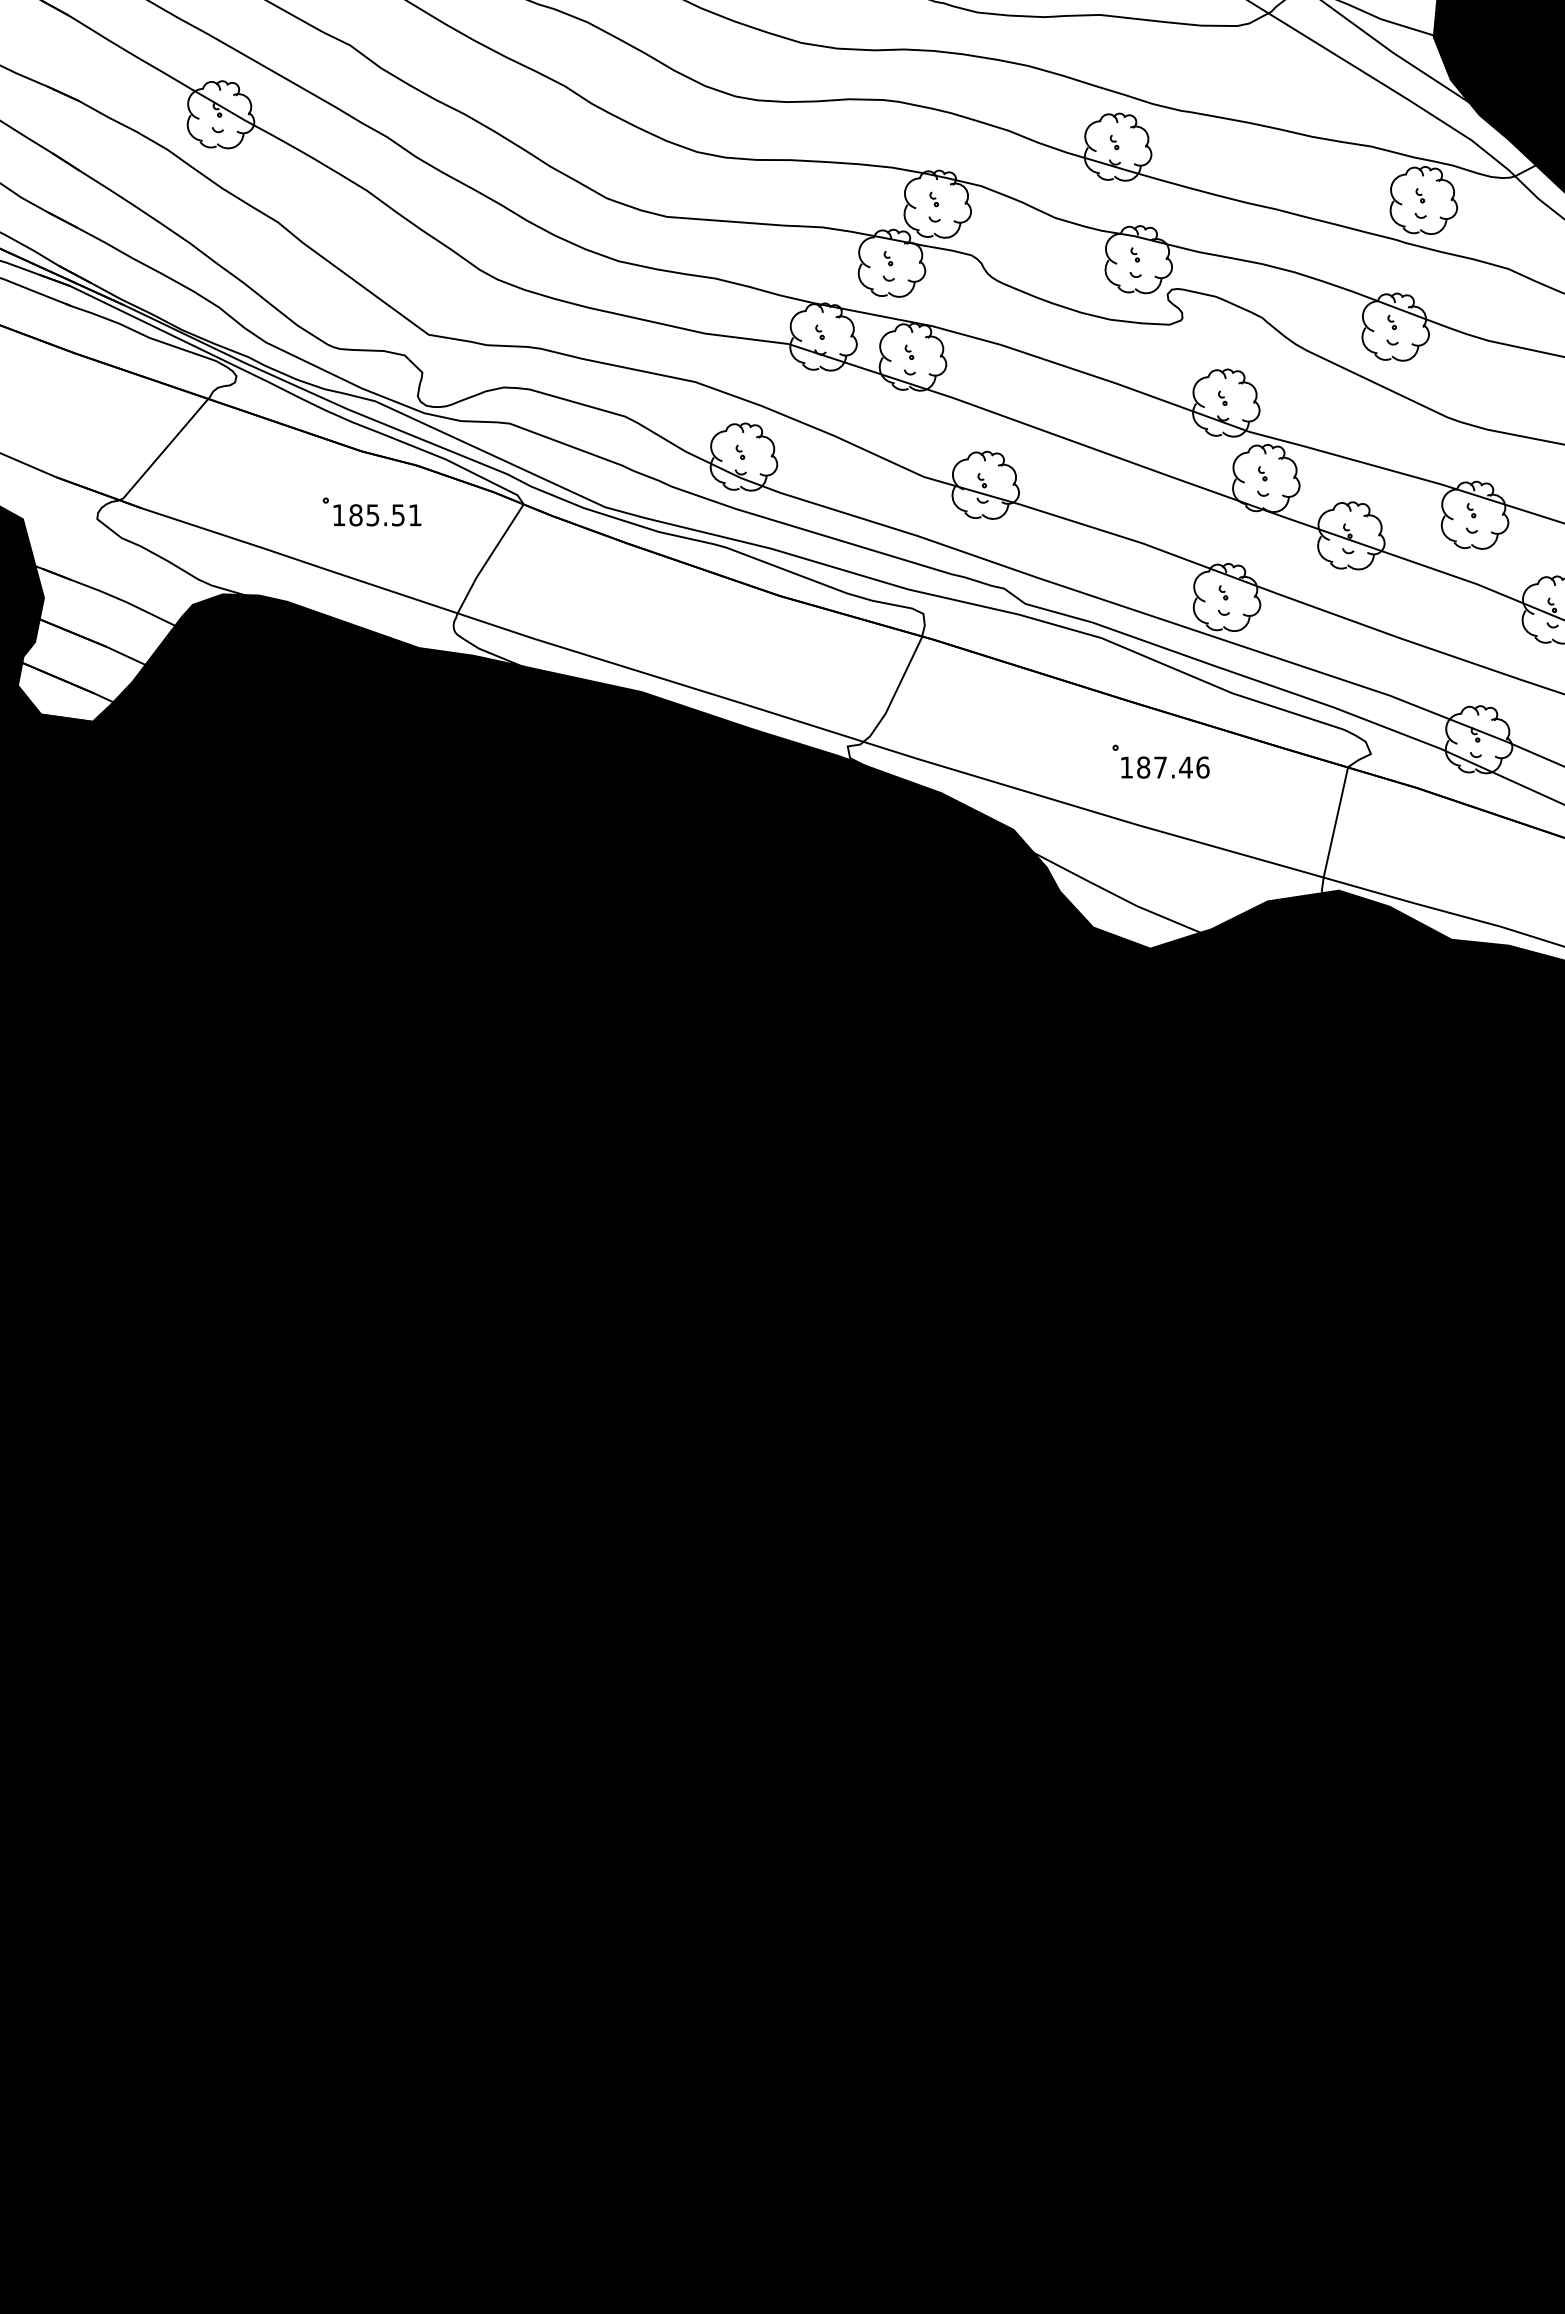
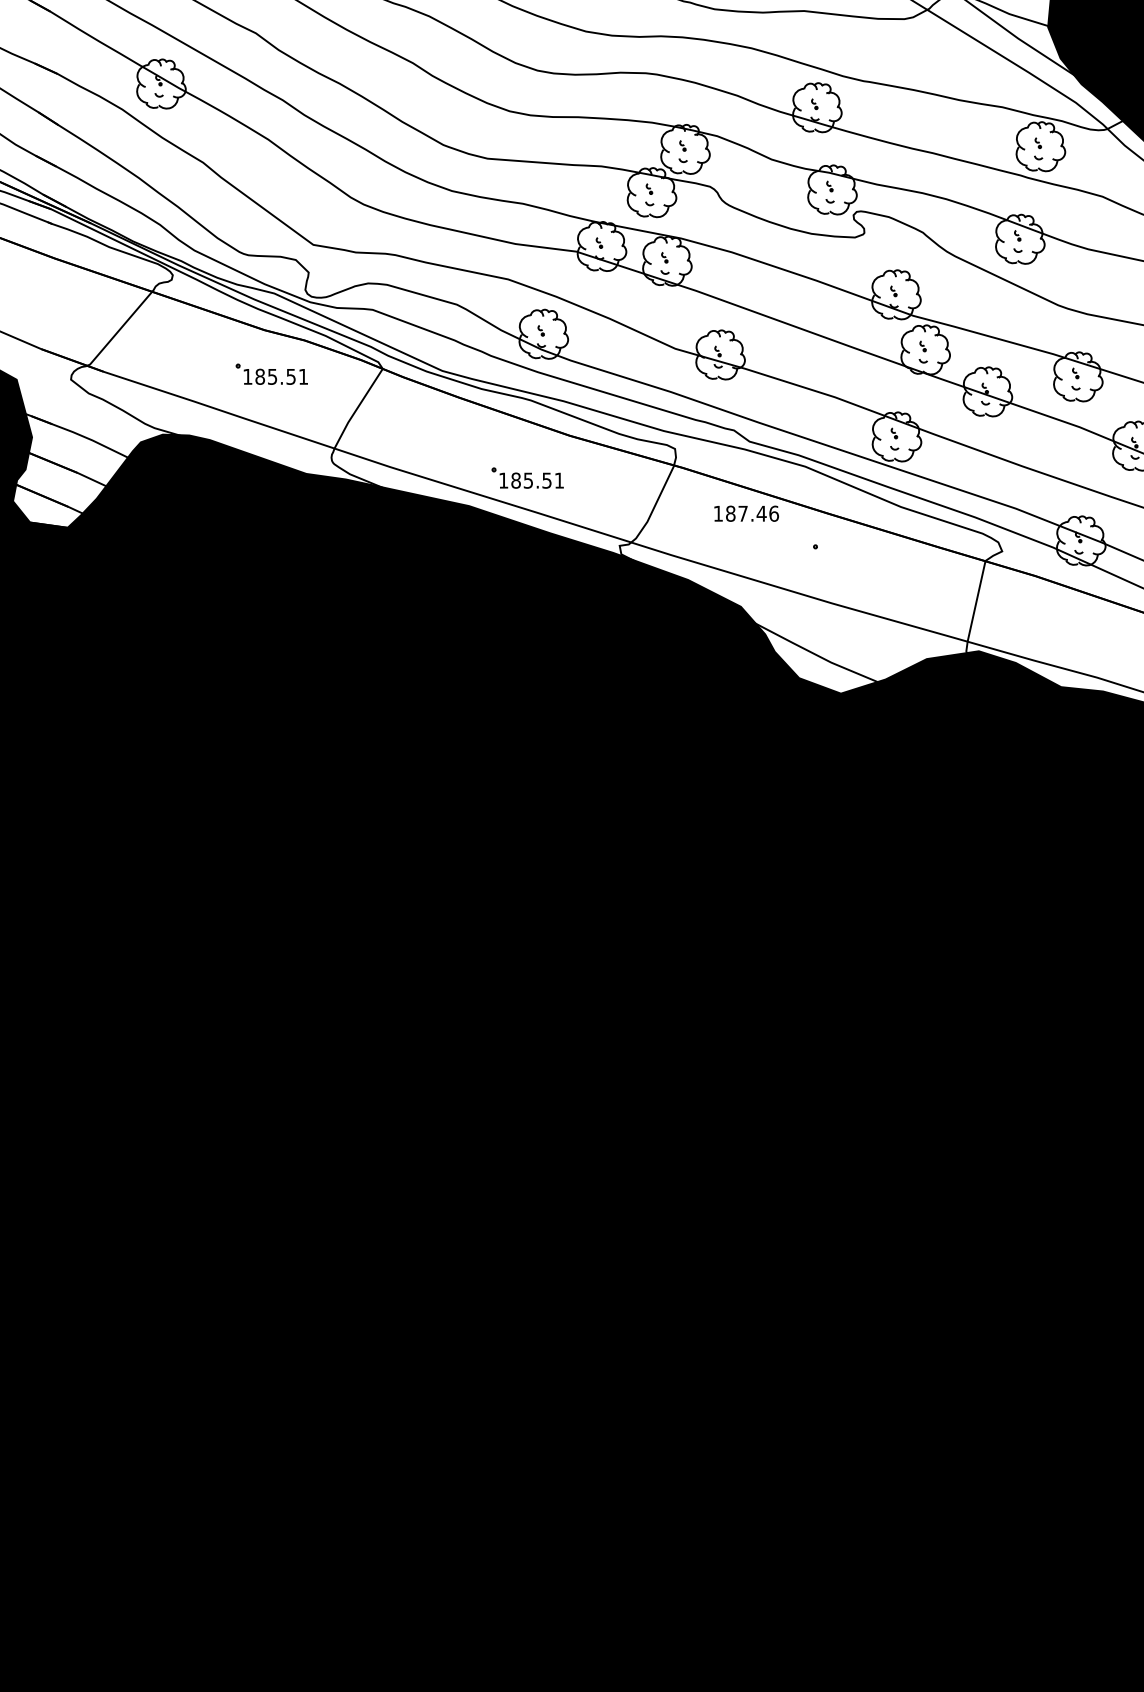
part: (721, 653) -> (527, 477), added
text: (1165, 767) -> (746, 513), moved

